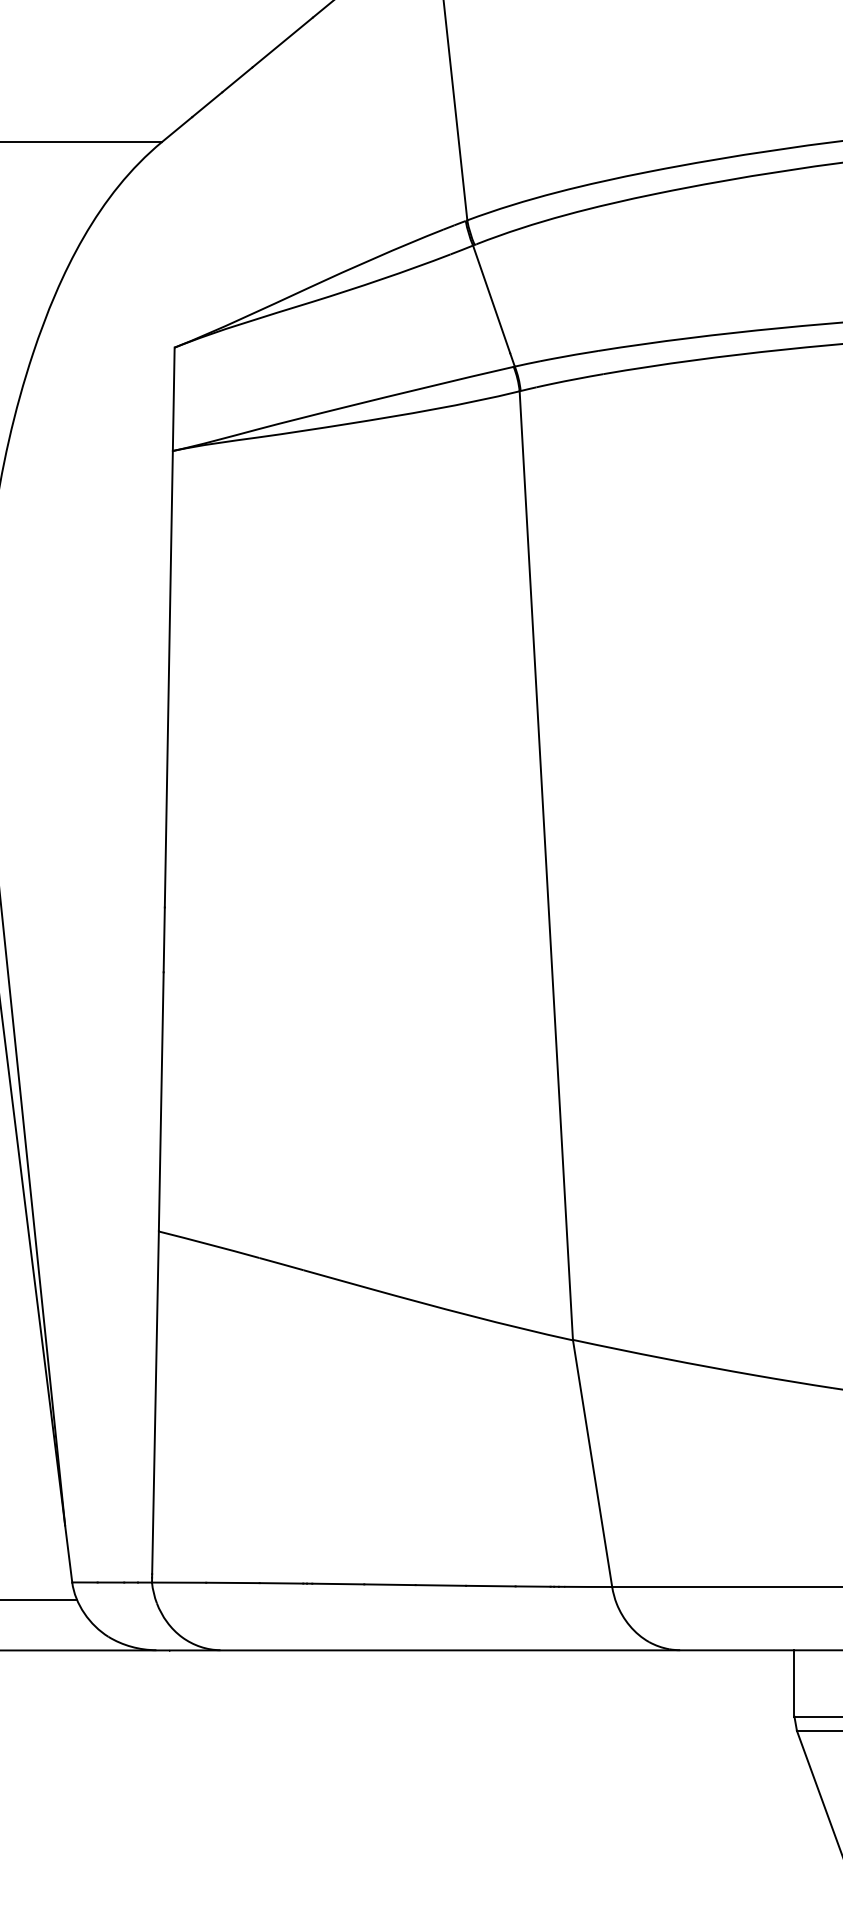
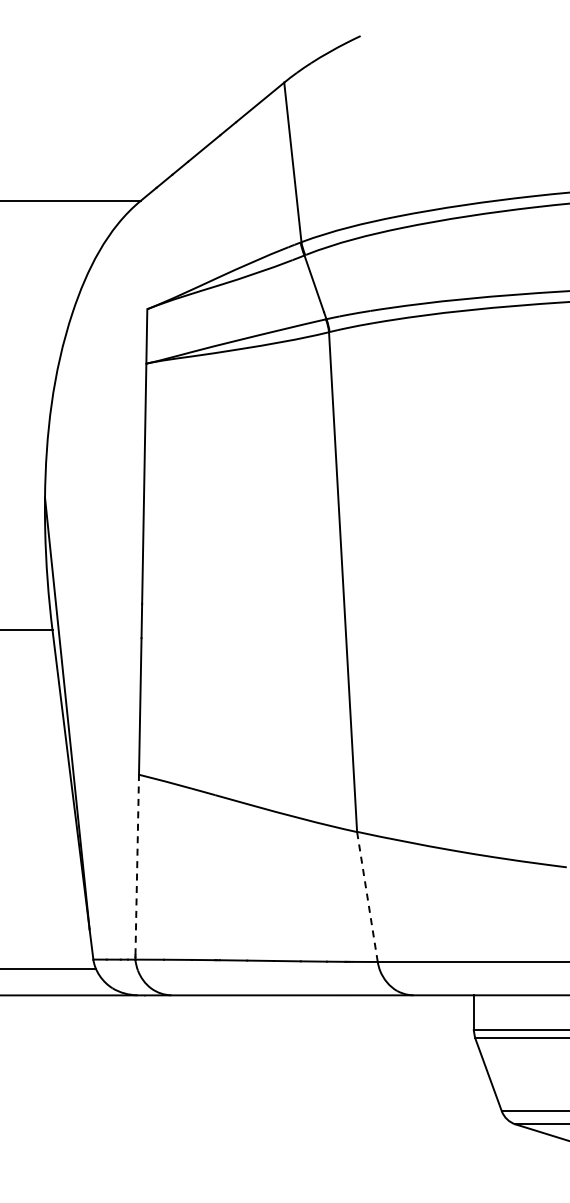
line: (156, 1401) -> (137, 864), solid -> dashed
line: (592, 1462) -> (367, 896), solid -> dashed

